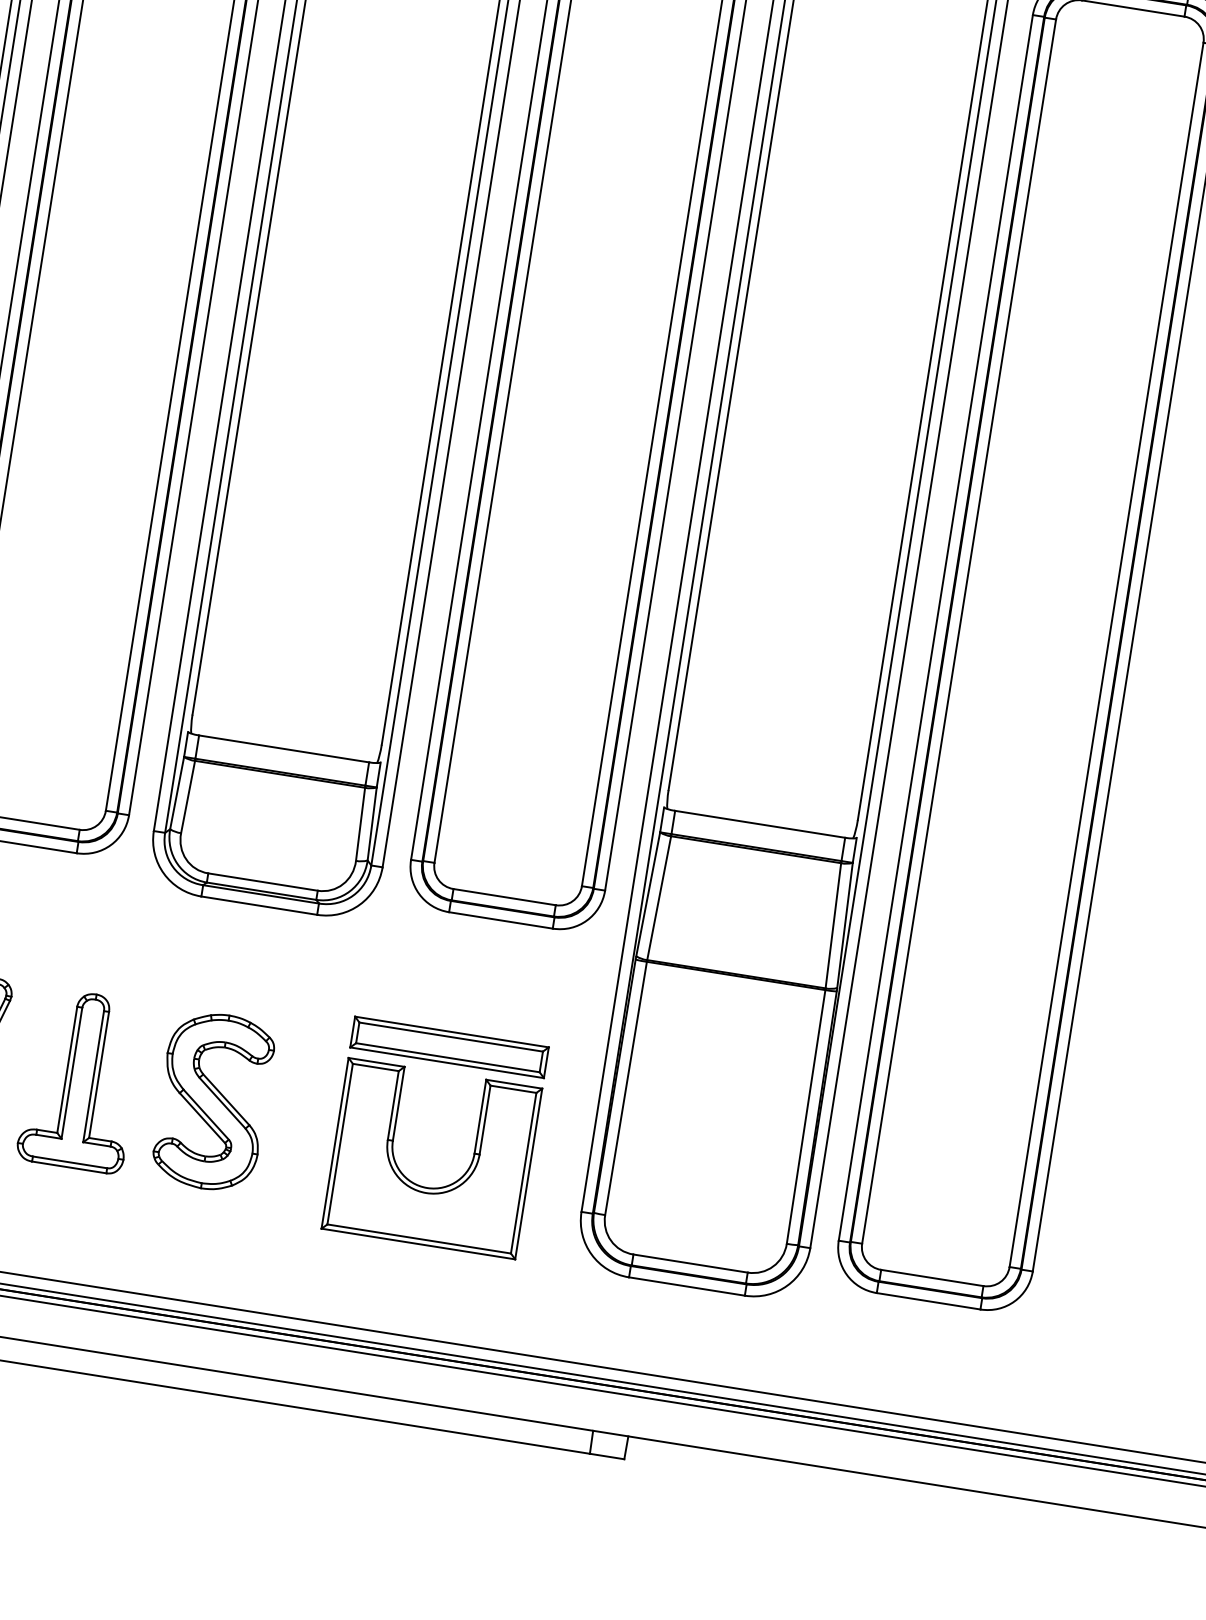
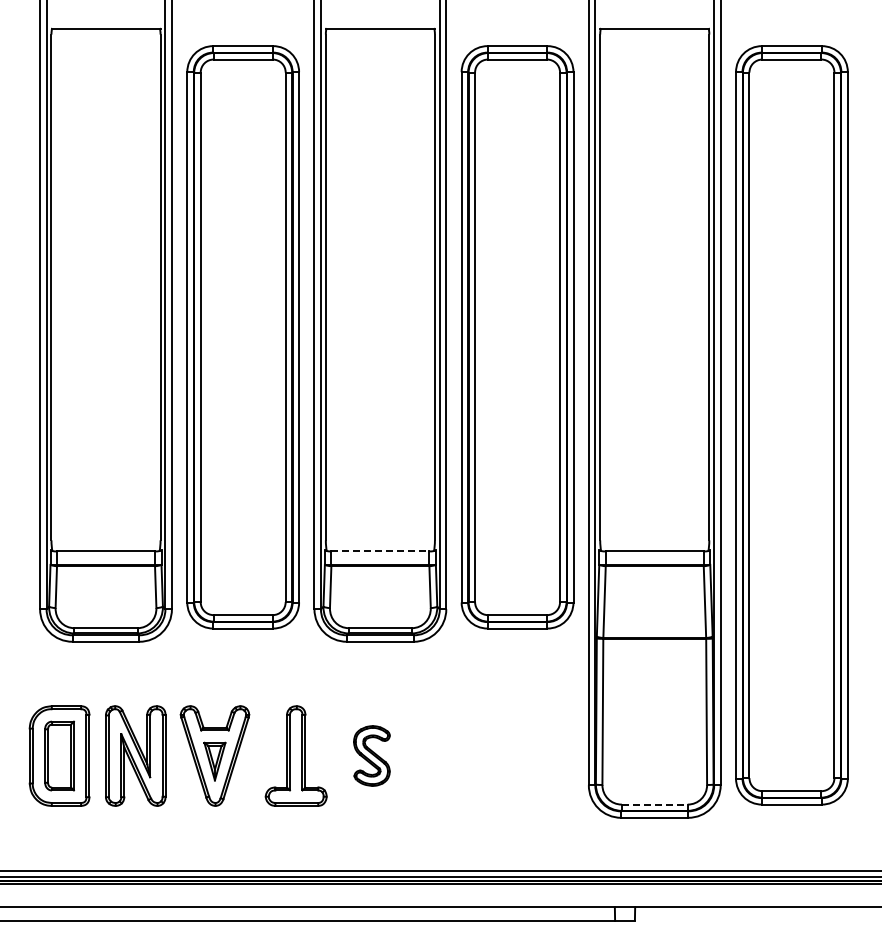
line: (284, 749) -> (380, 551), solid -> dashed
part: (212, 1100) -> (371, 755), size x0.6
part: (394, 1141) -> (477, 762), removed
line: (690, 1263) -> (654, 804), solid -> dashed

